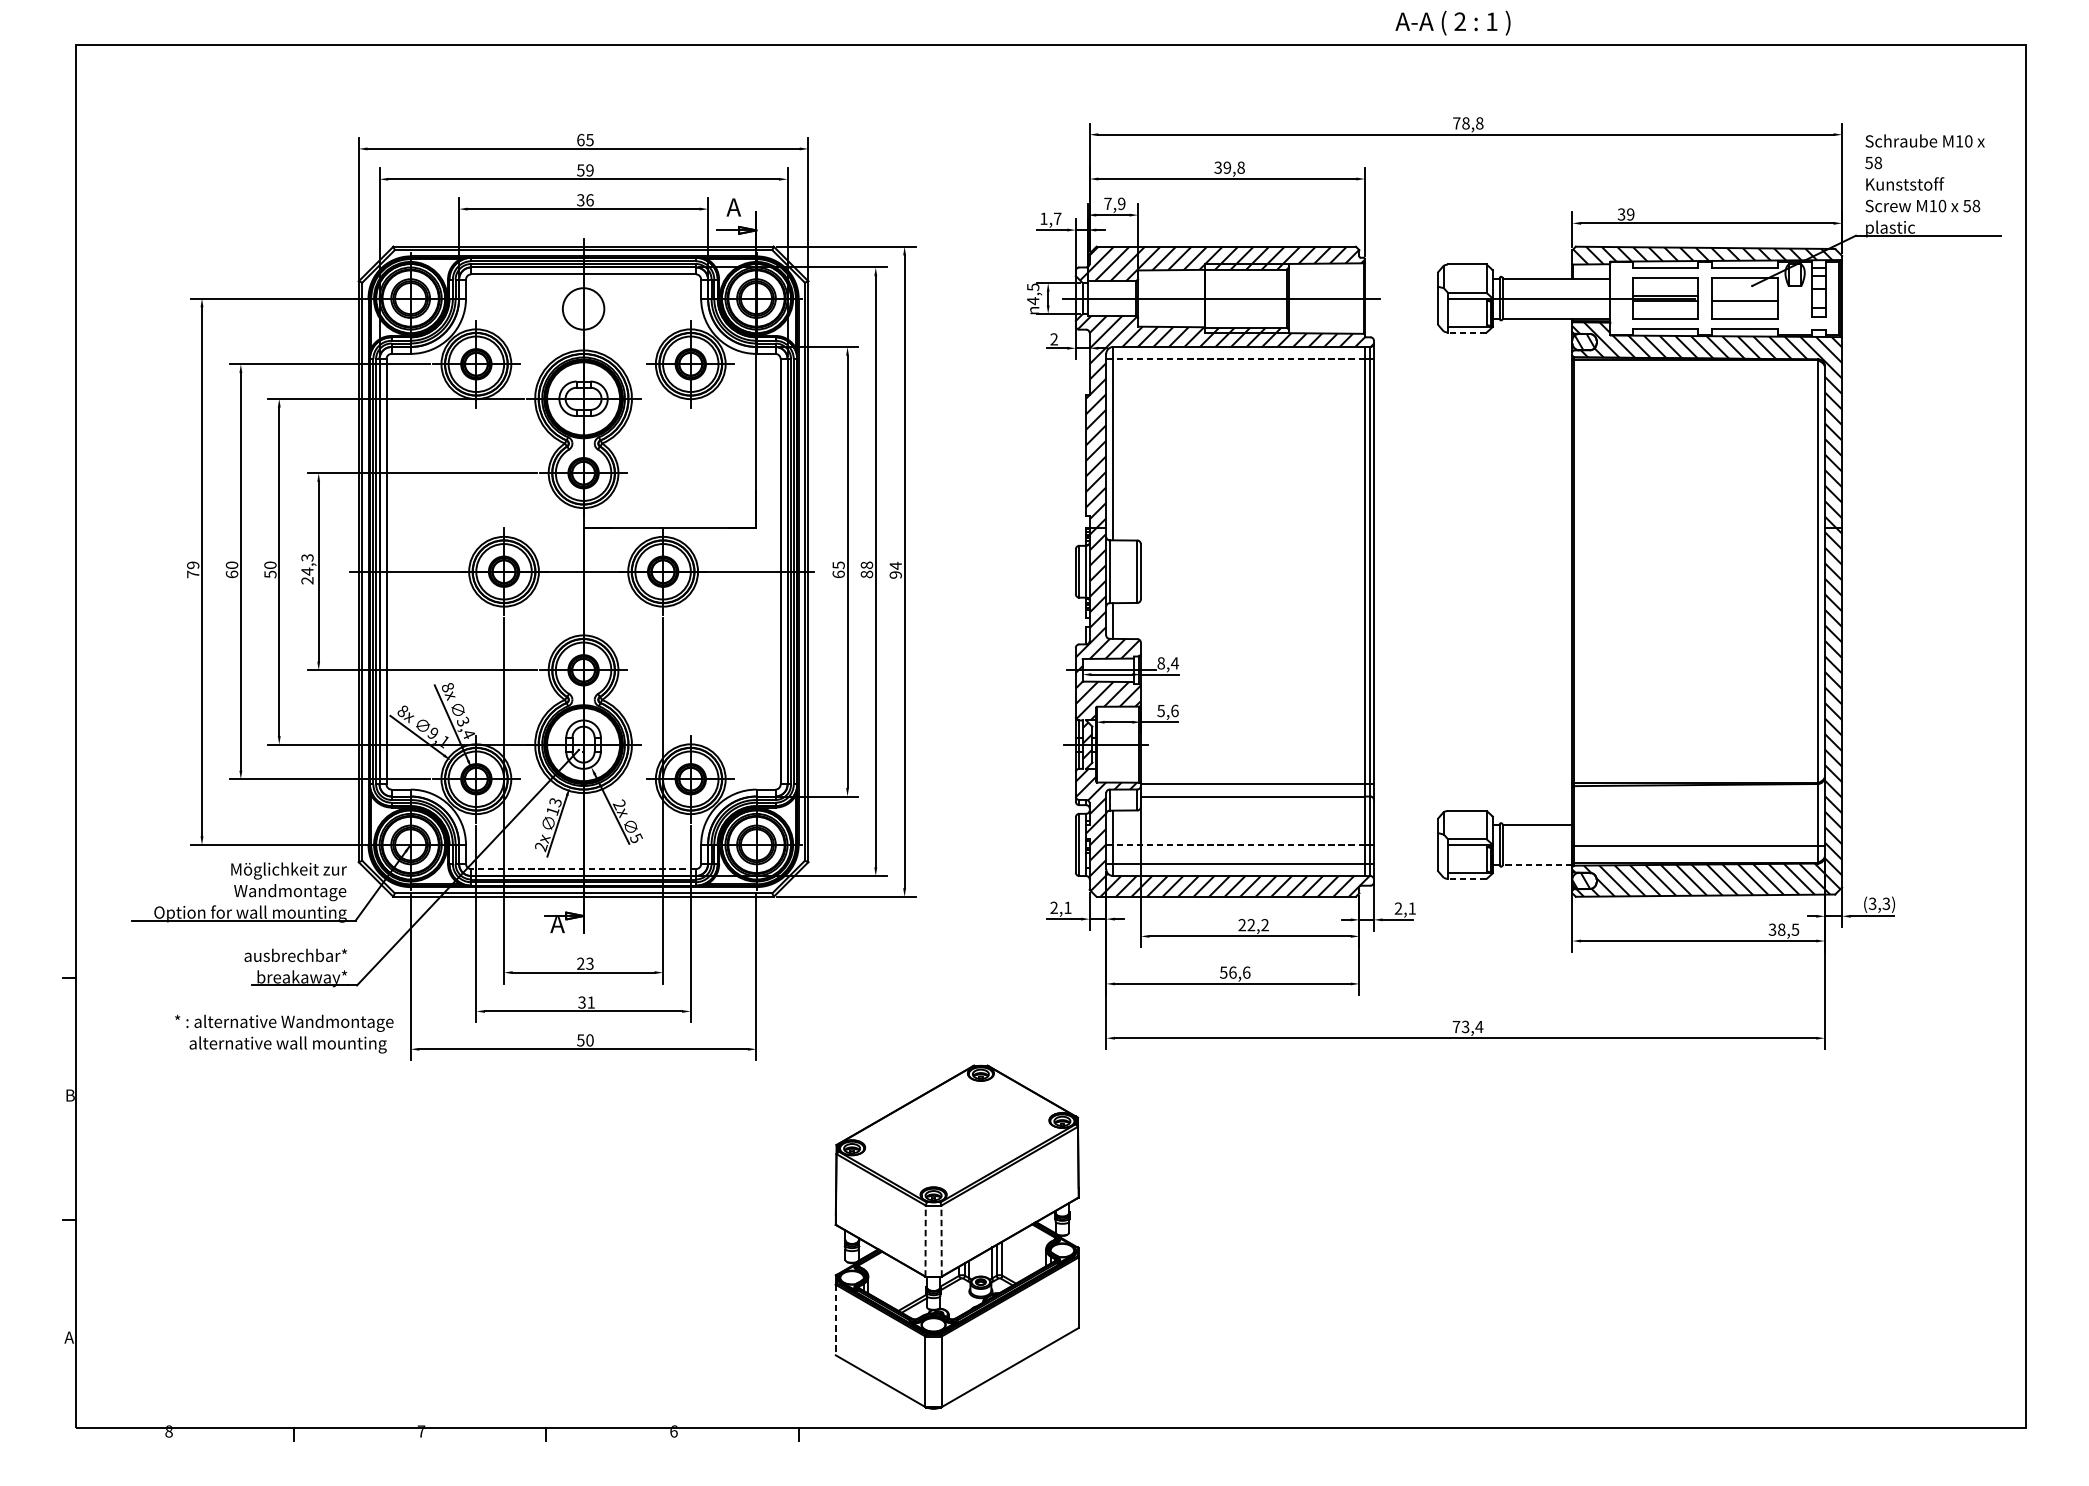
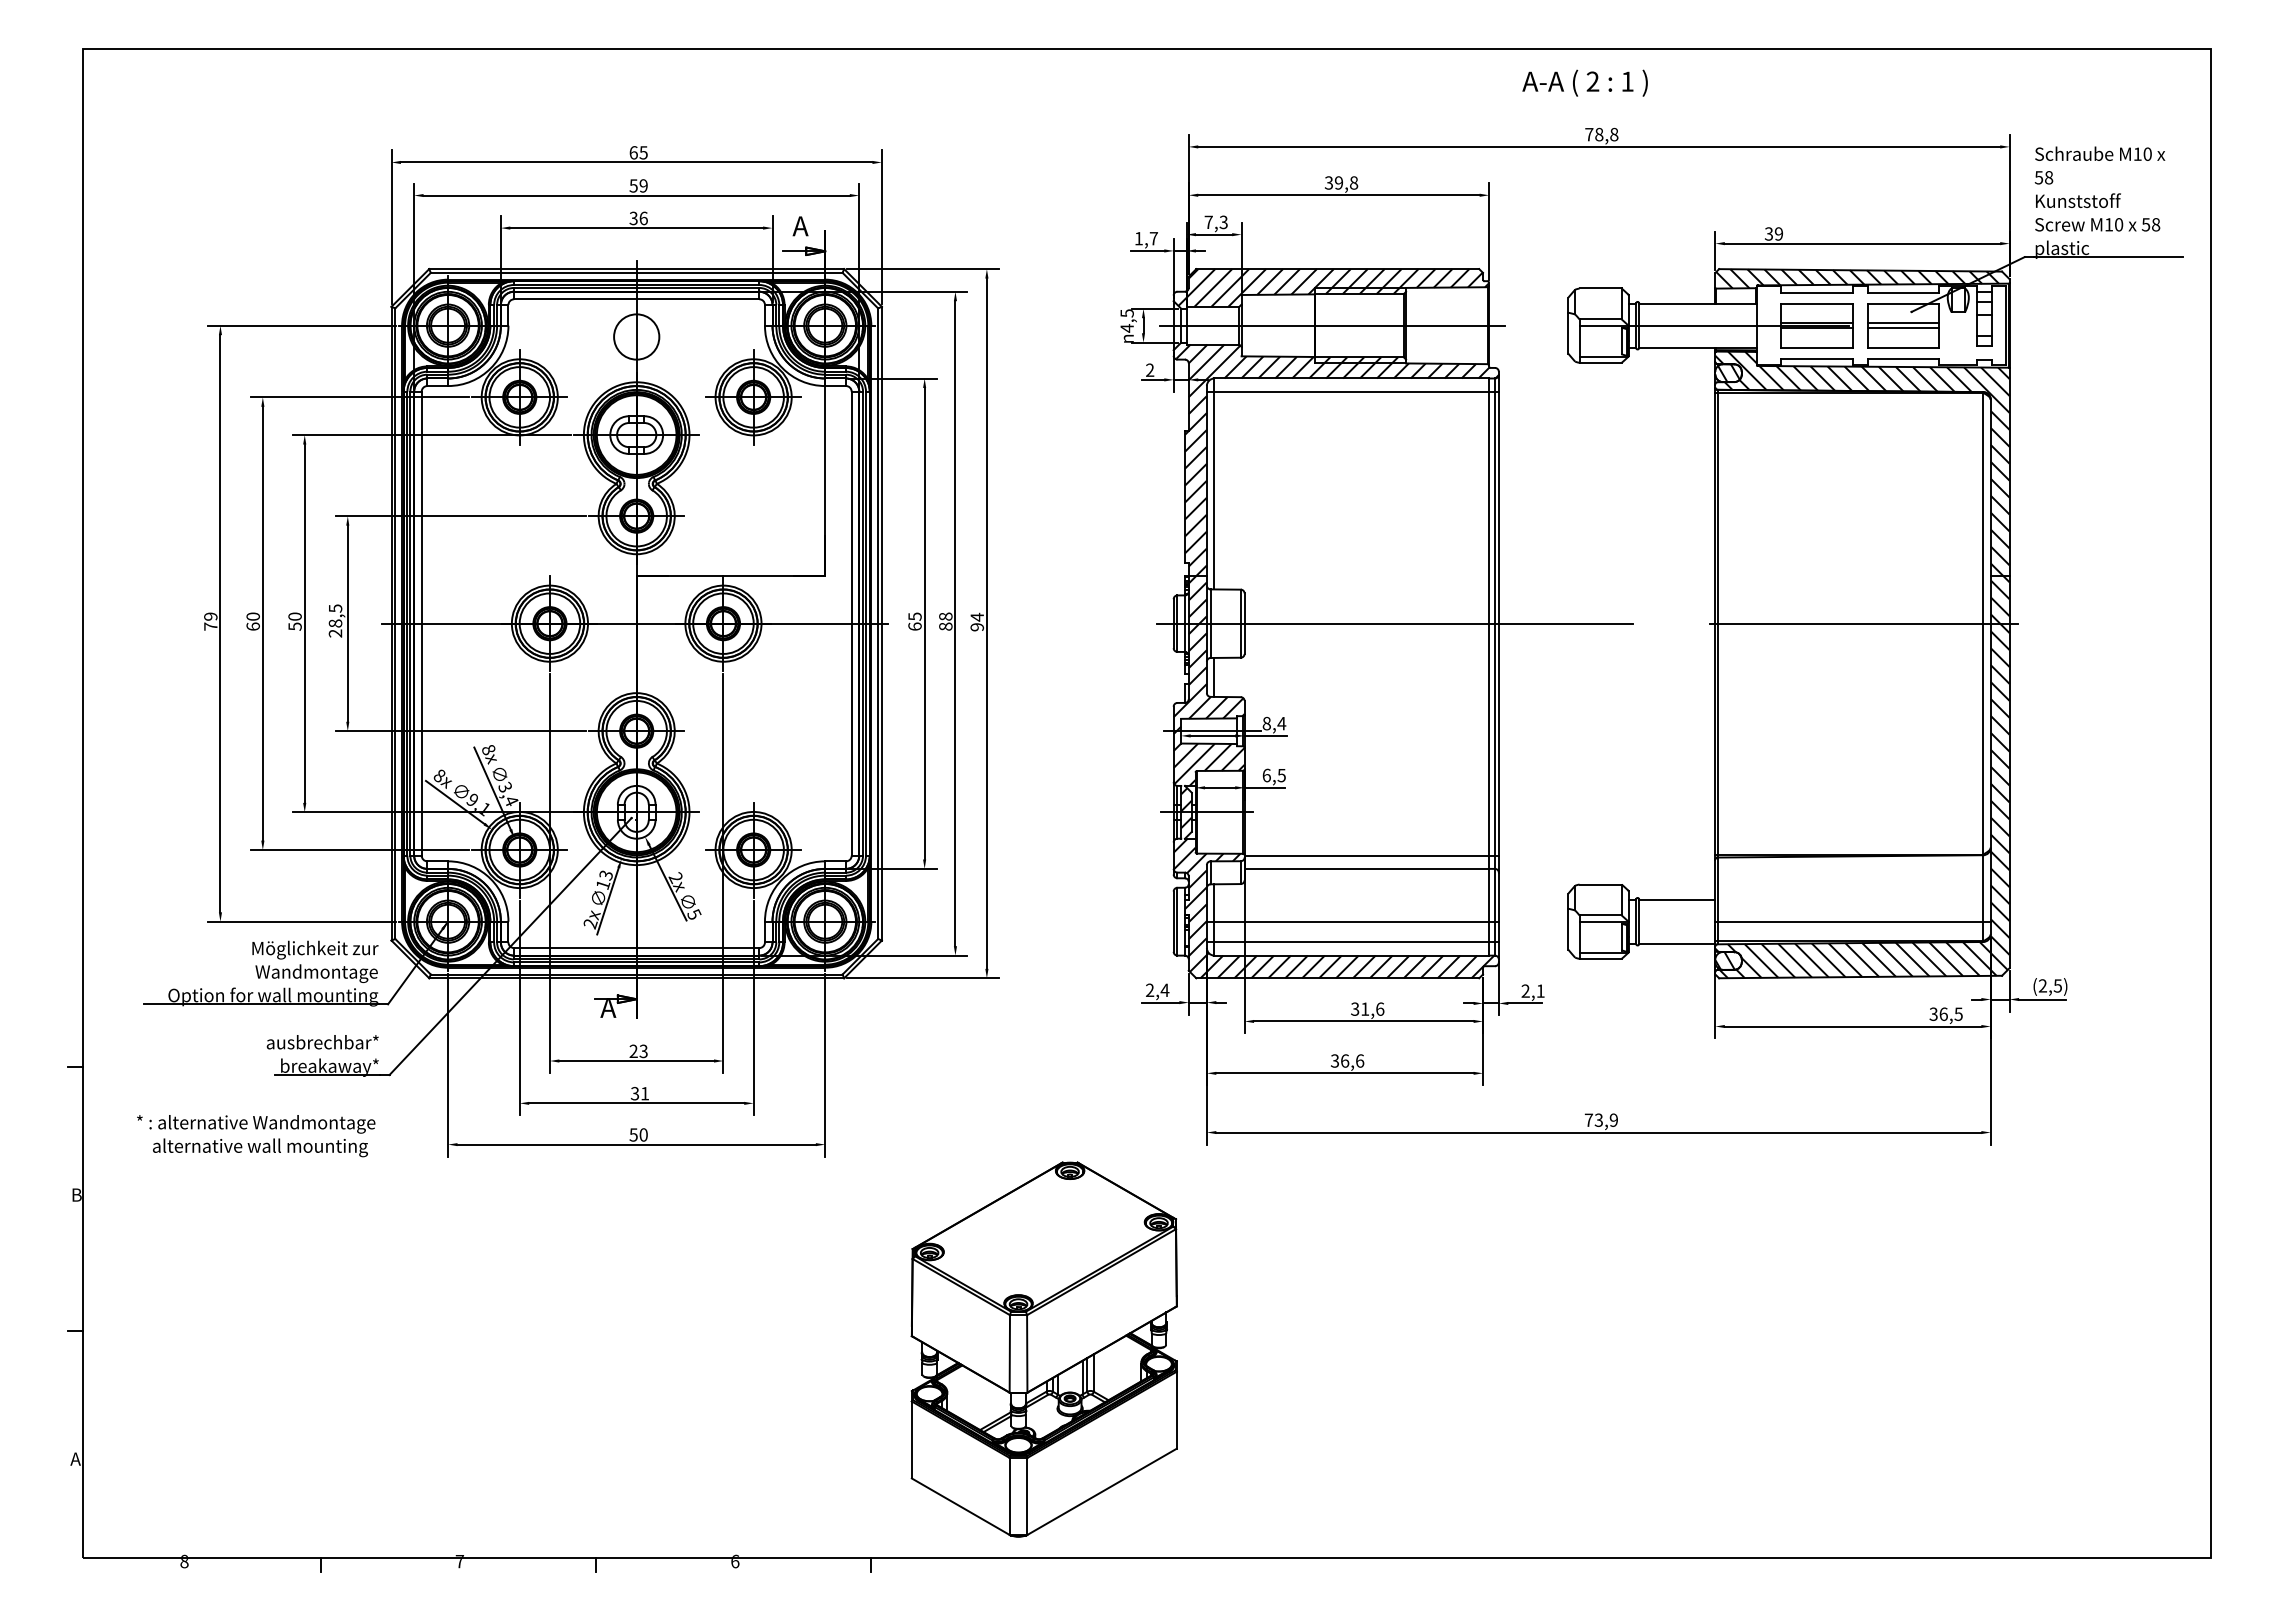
text: (1452, 22) -> (1584, 82), moved
text: (1121, 203) -> (1223, 222), 7,9 -> 7,3
line: (1744, 296) -> (1903, 323), added
line: (1467, 332) -> (1600, 362), dashed -> solid
line: (1238, 358) -> (1351, 391), dashed -> solid
text: (307, 565) -> (335, 616), 24,3 -> 28,5
line: (1278, 571) -> (1394, 623), added
line: (1708, 571) -> (1863, 623), added
text: (1167, 710) -> (1273, 775), 5,6 -> 6,5
line: (1238, 844) -> (1351, 921), dashed -> solid
line: (1536, 864) -> (1676, 943), dashed -> solid
line: (583, 869) -> (636, 948), dashed -> solid
line: (1467, 878) -> (1600, 958), dashed -> solid
text: (1878, 903) -> (2049, 985), (3,3) -> (2,5)
text: (1067, 907) -> (1164, 989), 2,1 -> 2,4
text: (1253, 924) -> (1367, 1008), 22,2 -> 31,6
text: (1781, 929) -> (1943, 1013), 38,5 -> 36,5
text: (1223, 972) -> (1334, 1060), 56,6 -> 36,6
text: (1479, 1026) -> (1613, 1119), 73,4 -> 73,9
text: (284, 1034) -> (256, 1136), moved
line: (925, 1240) -> (1009, 1353), dashed -> solid
line: (941, 1240) -> (1027, 1353), dashed -> solid
line: (835, 1319) -> (911, 1439), dashed -> solid

